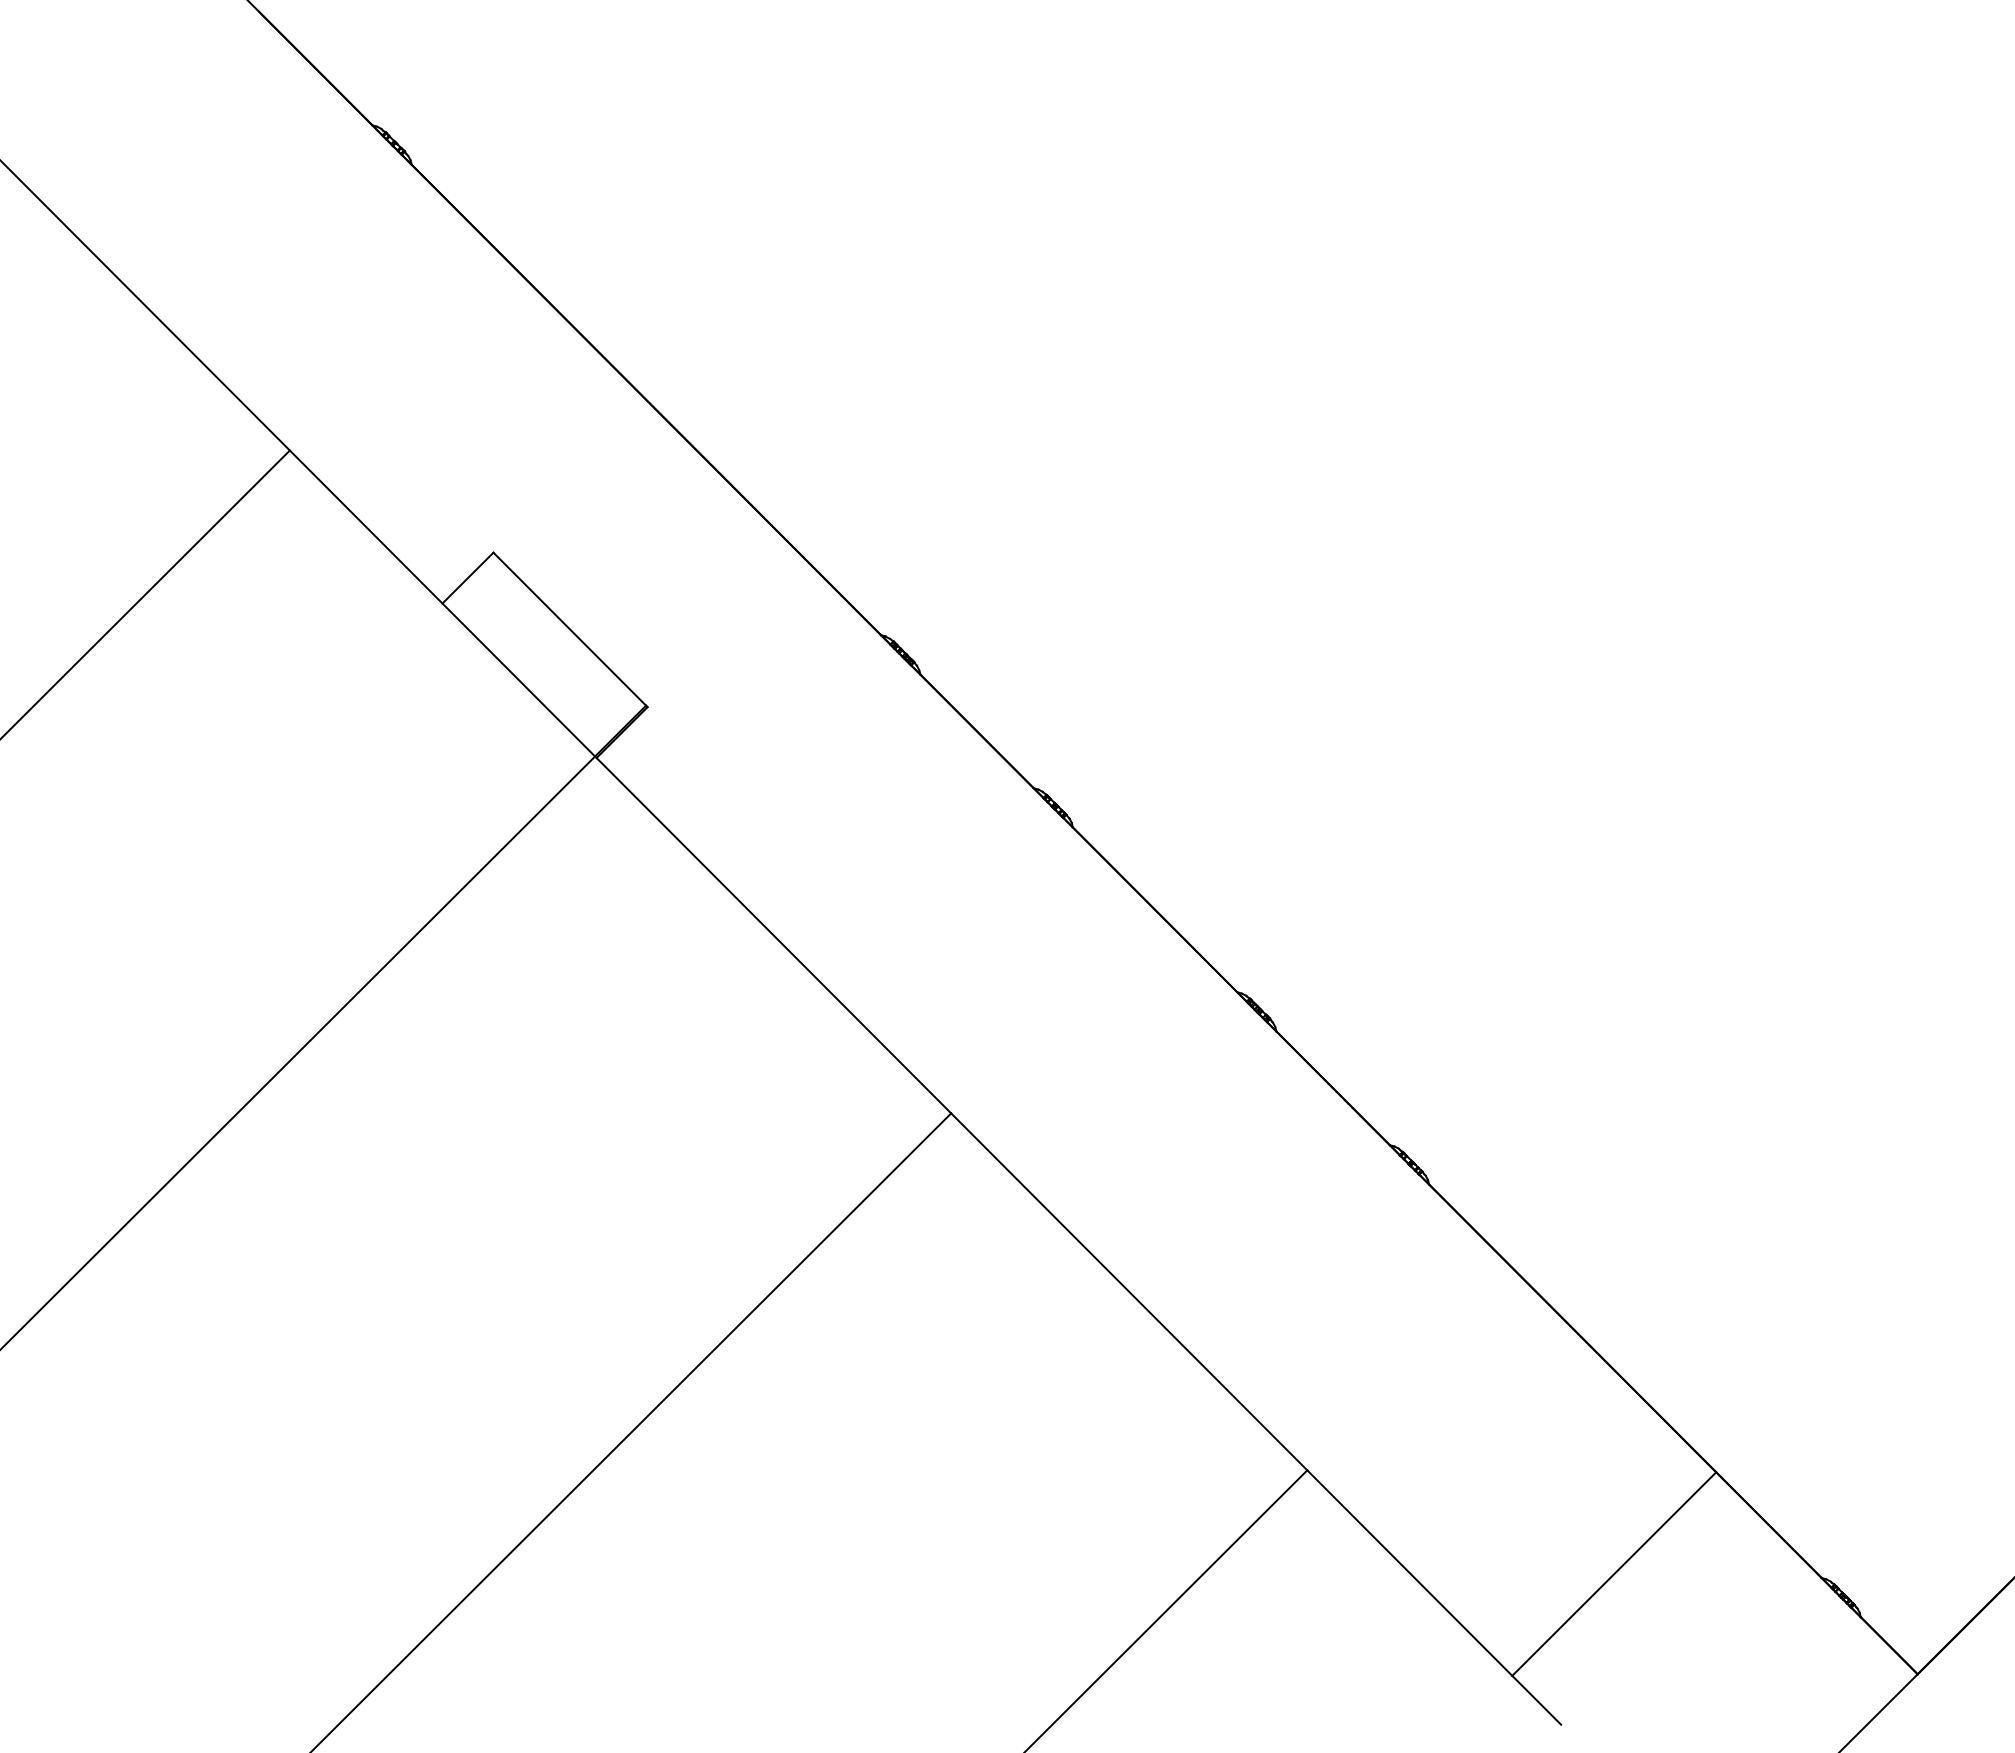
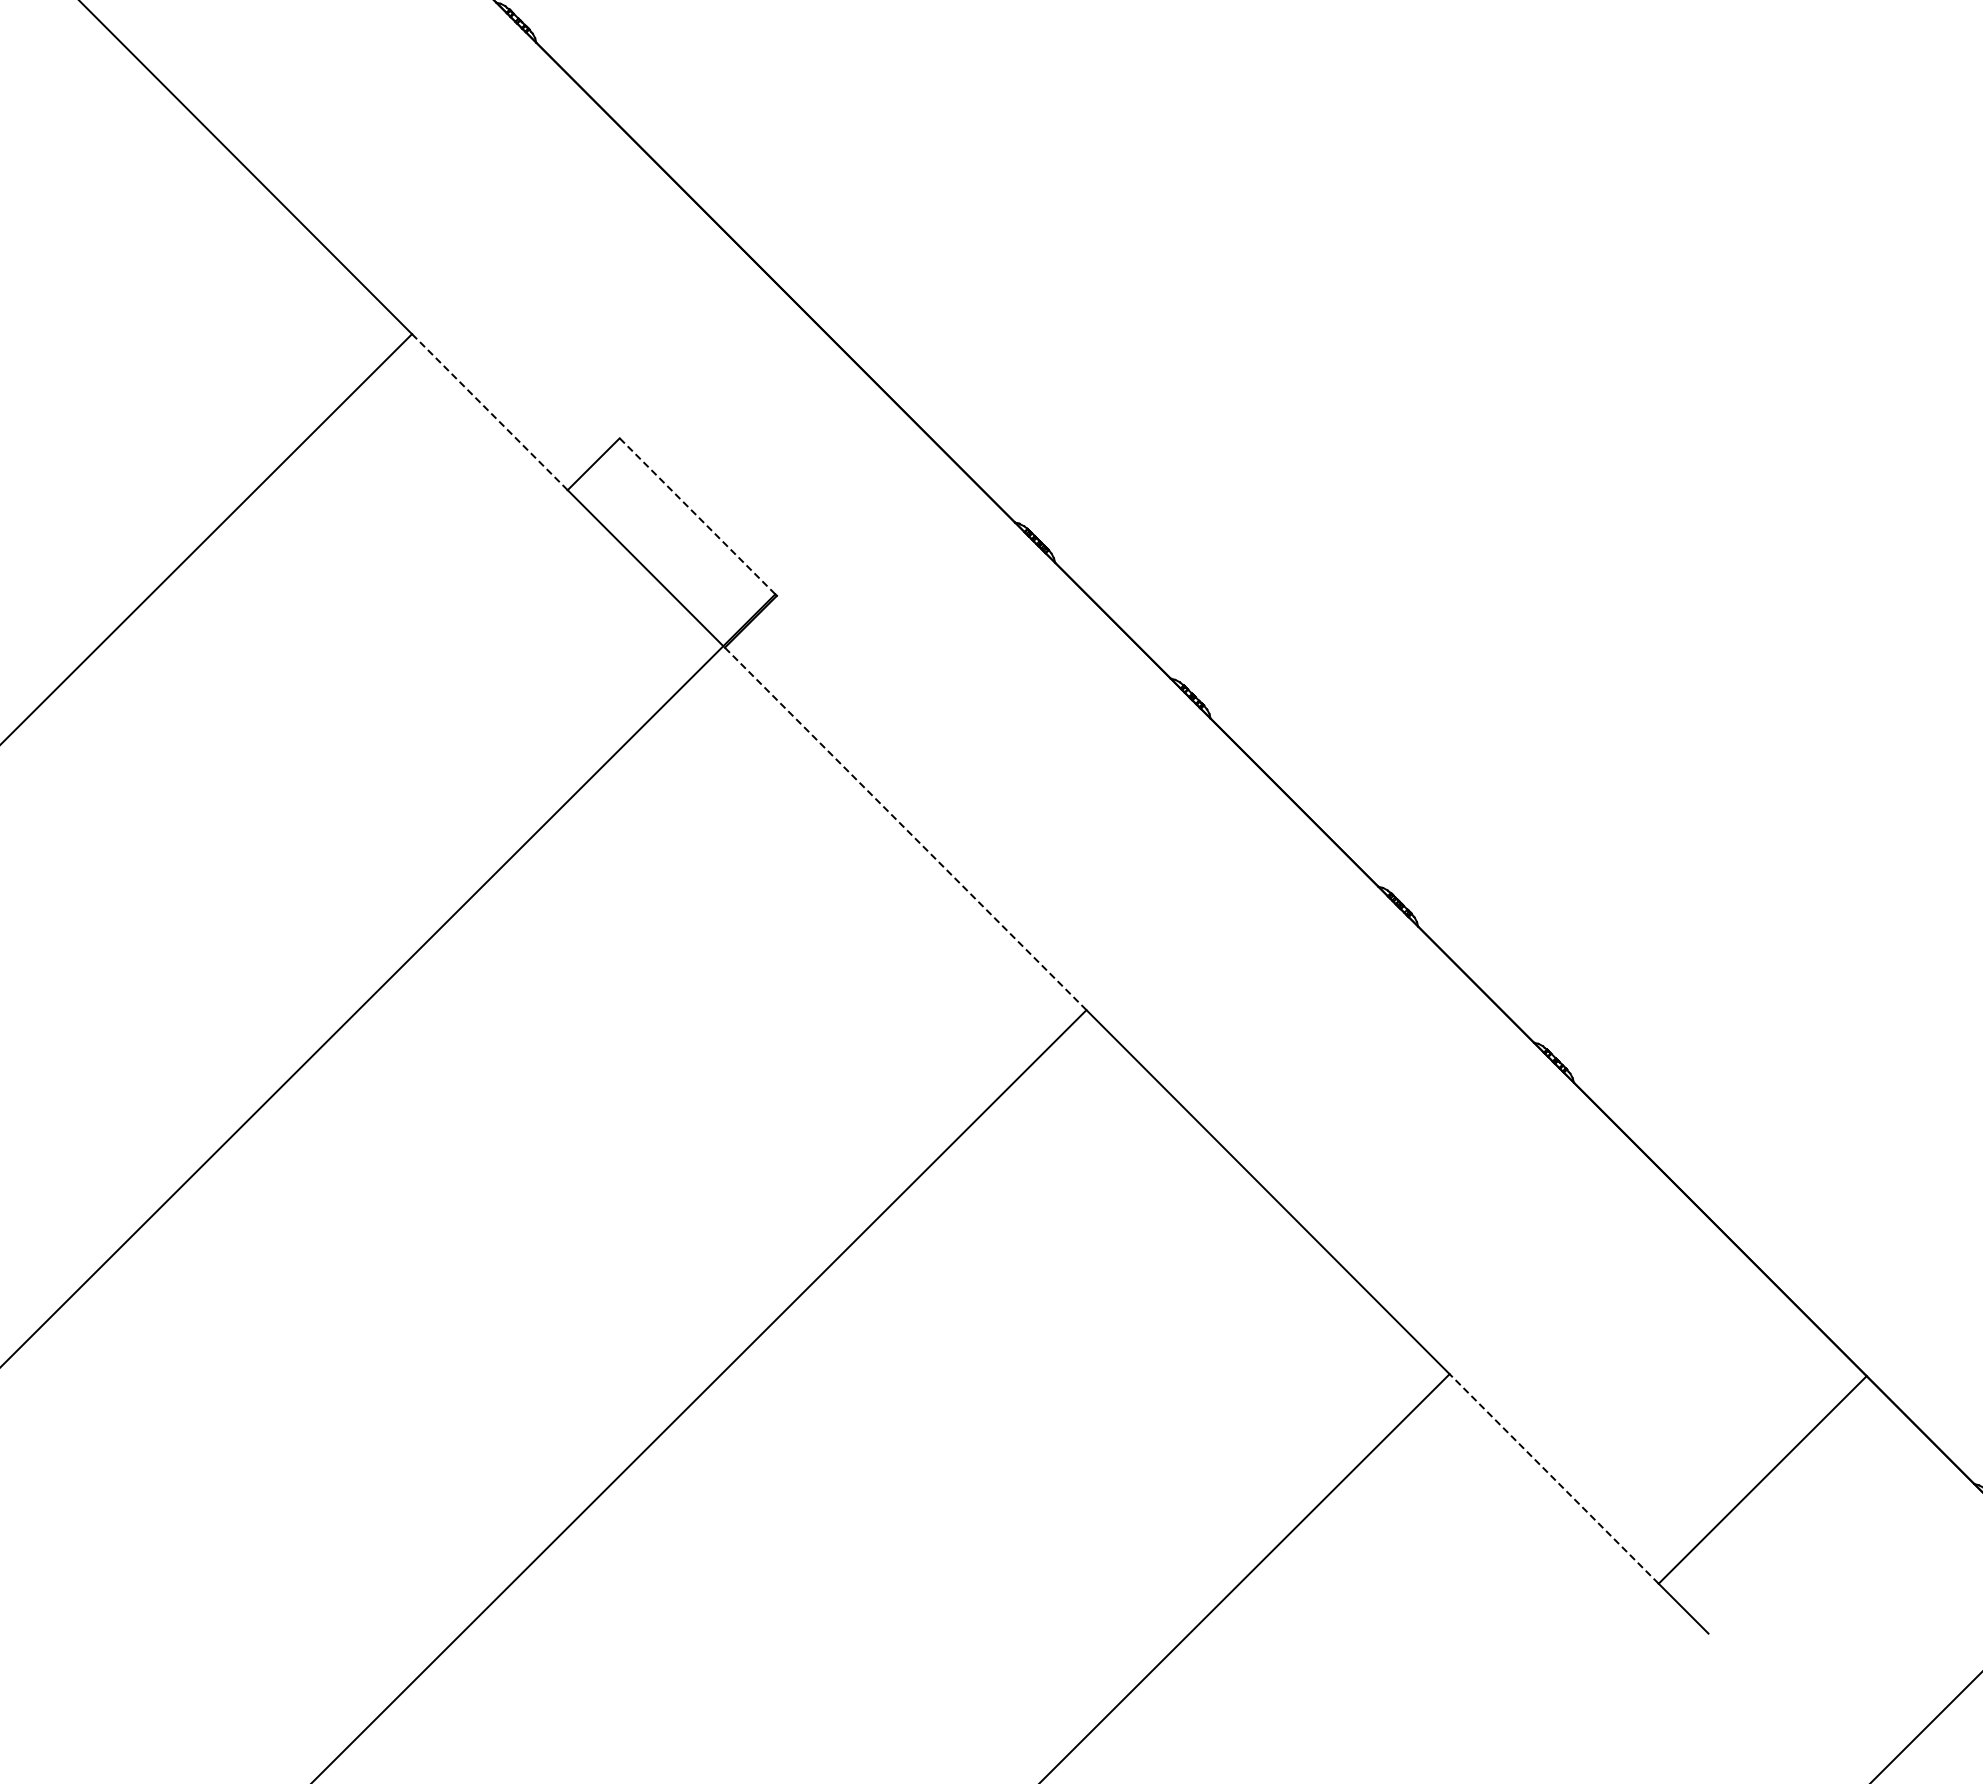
line: (366, 527) -> (490, 412), solid -> dashed
line: (569, 628) -> (697, 515), solid -> dashed
line: (774, 936) -> (906, 829), solid -> dashed
line: (1409, 1572) -> (1553, 1478), solid -> dashed

